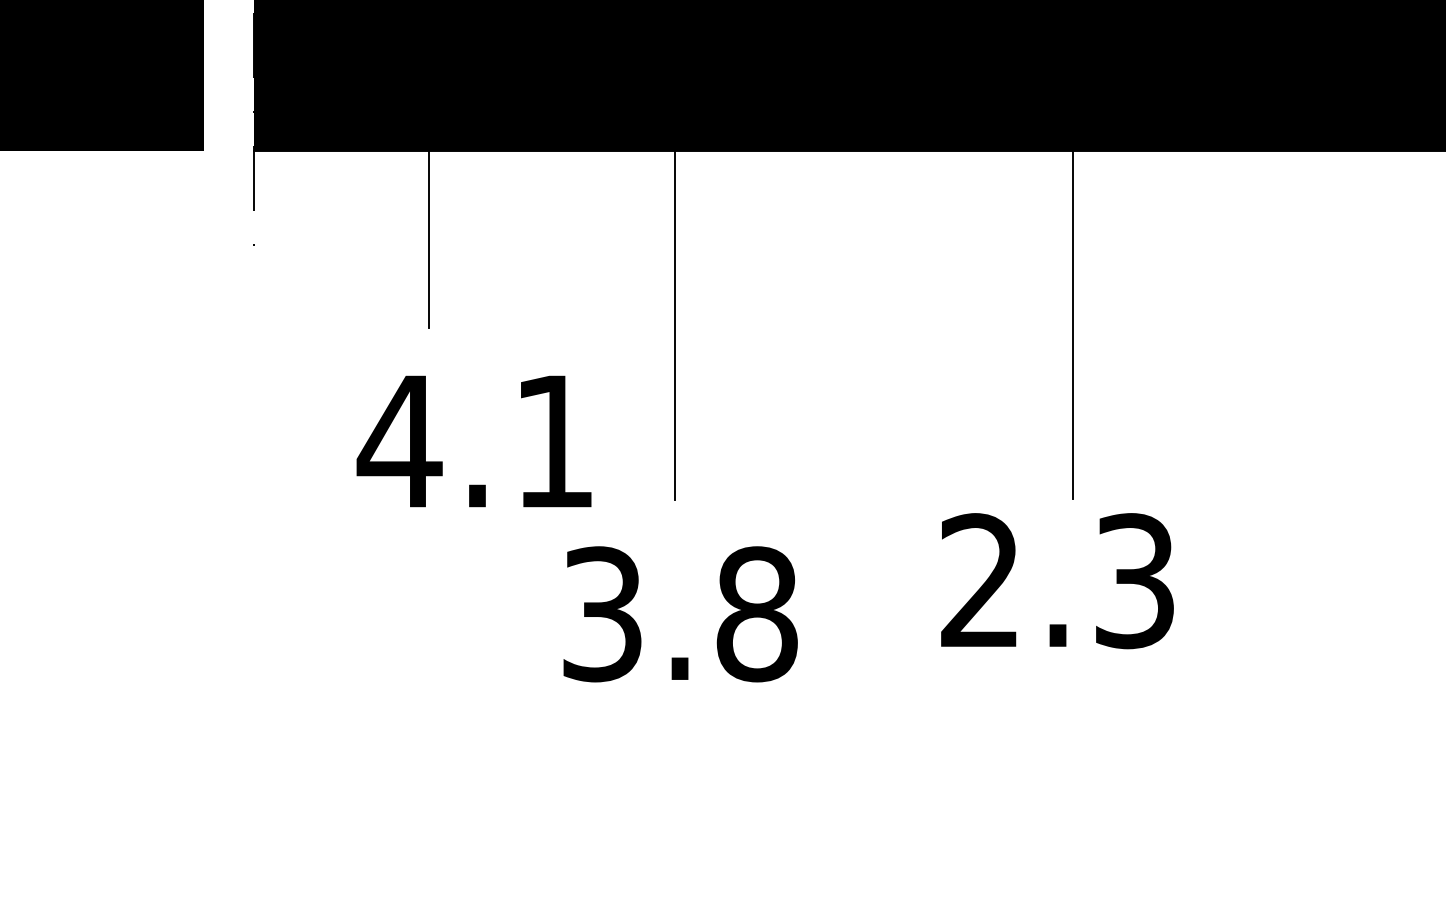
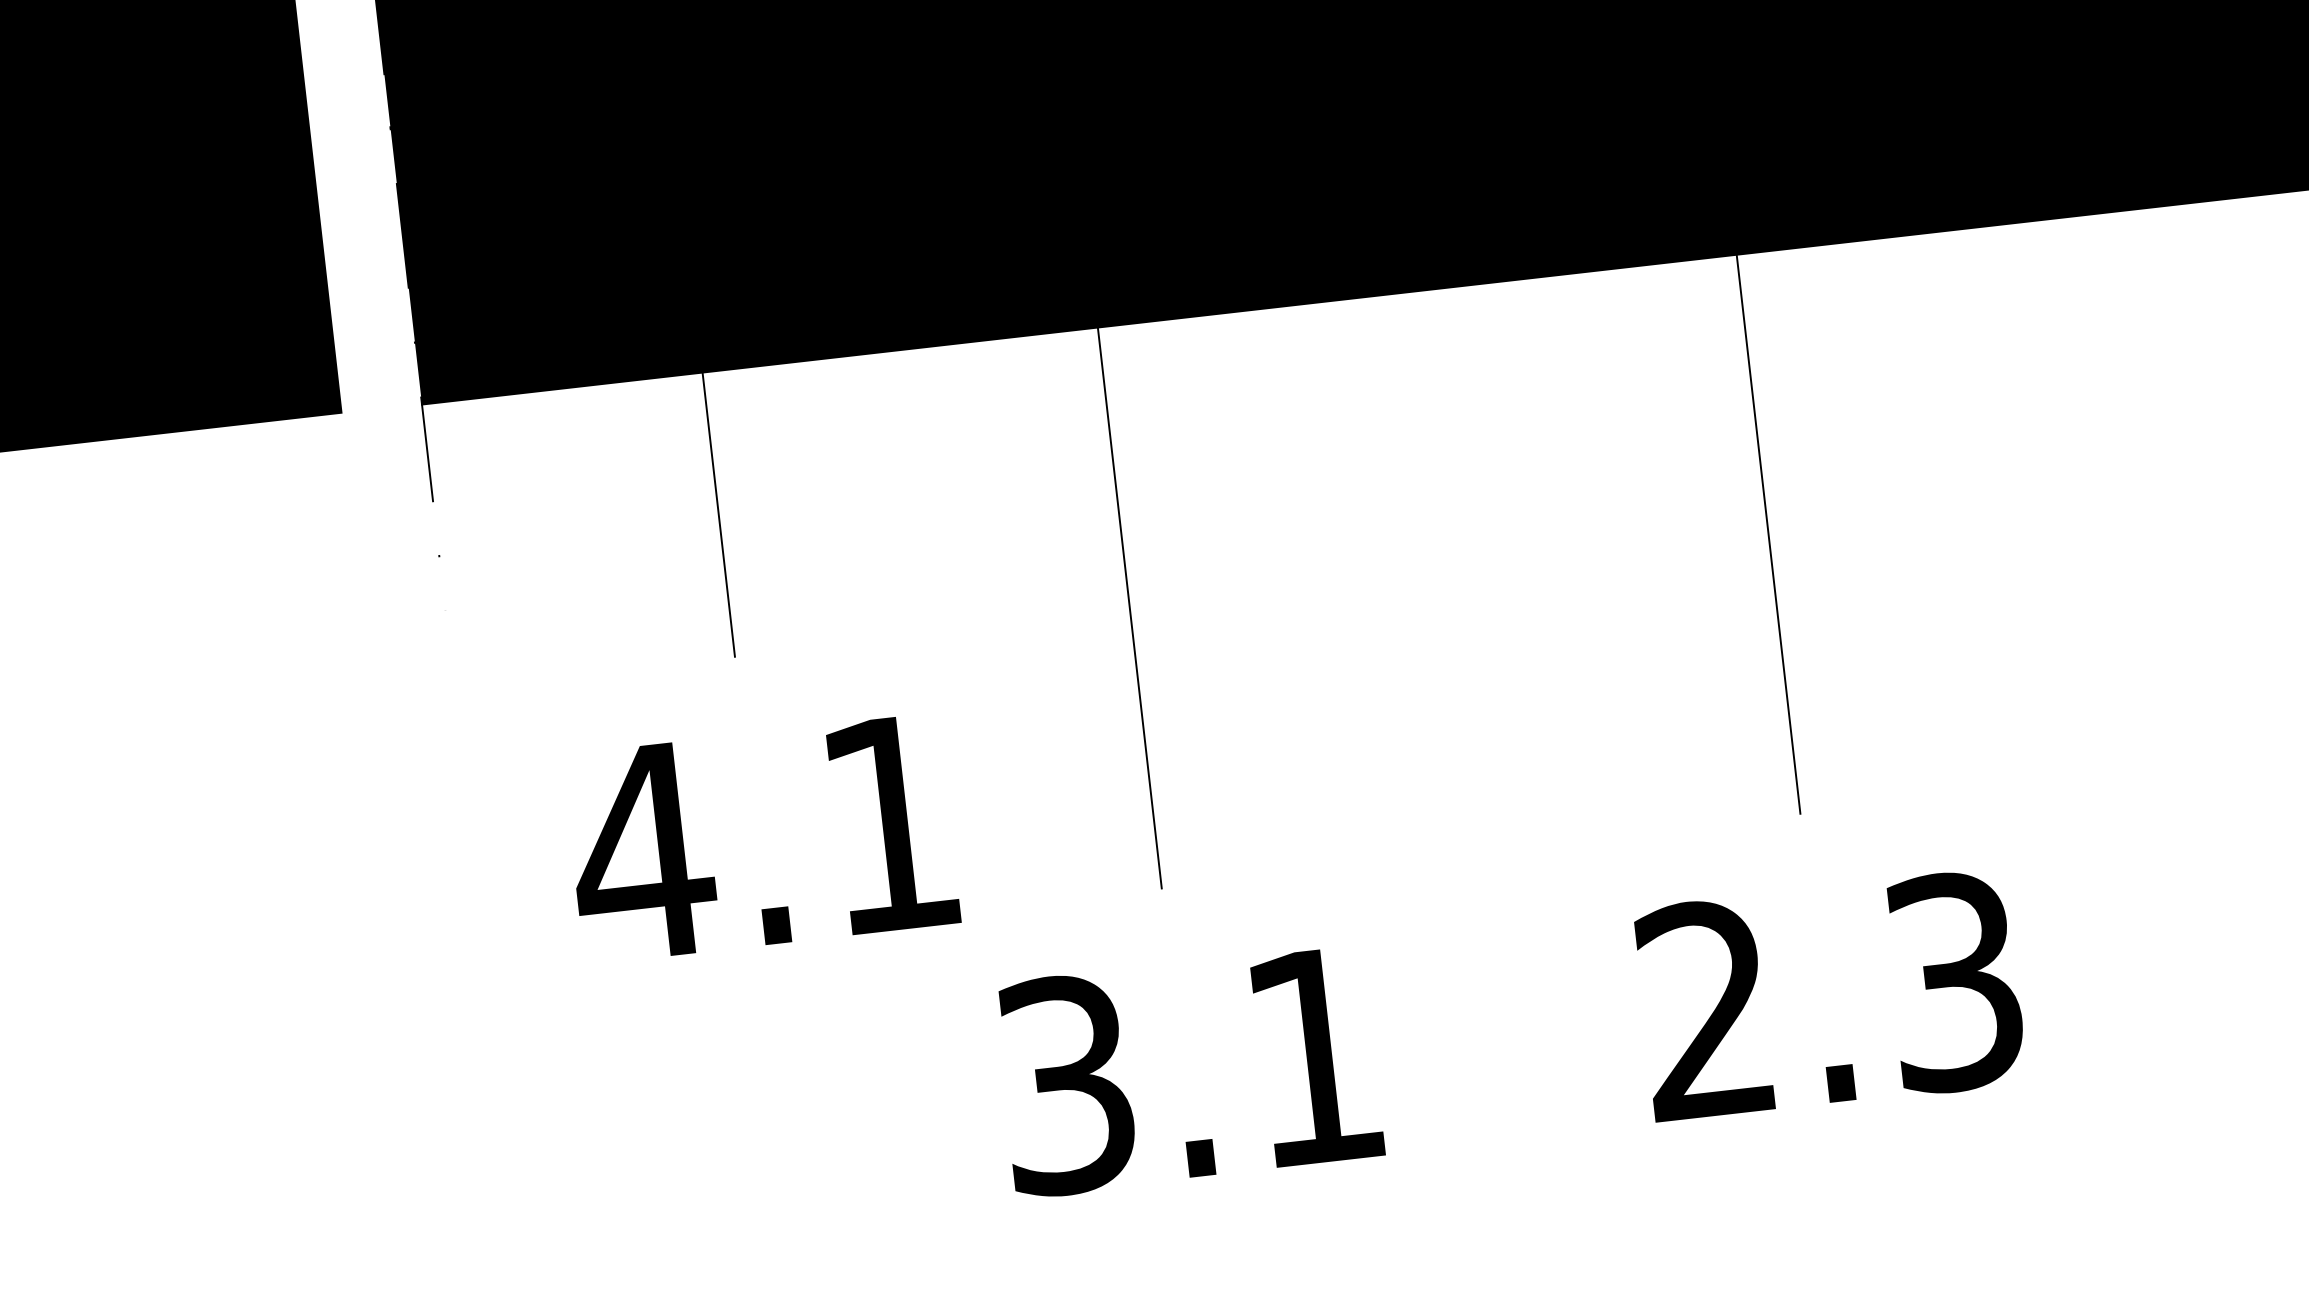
text: (473, 441) -> (760, 839), moved
text: (1057, 581) -> (1830, 996), moved
text: (756, 614) -> (1313, 1057), 3.8 -> 3.1

